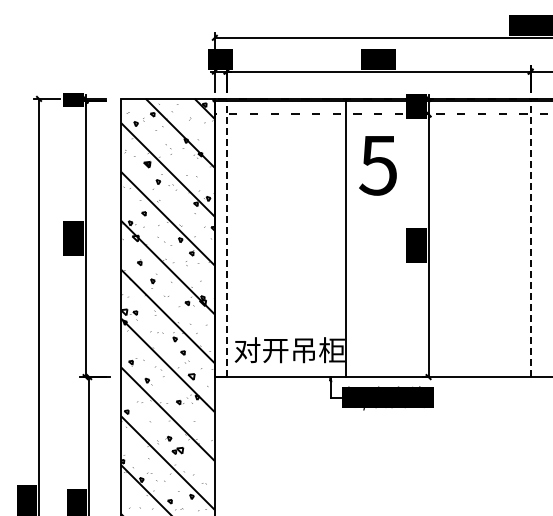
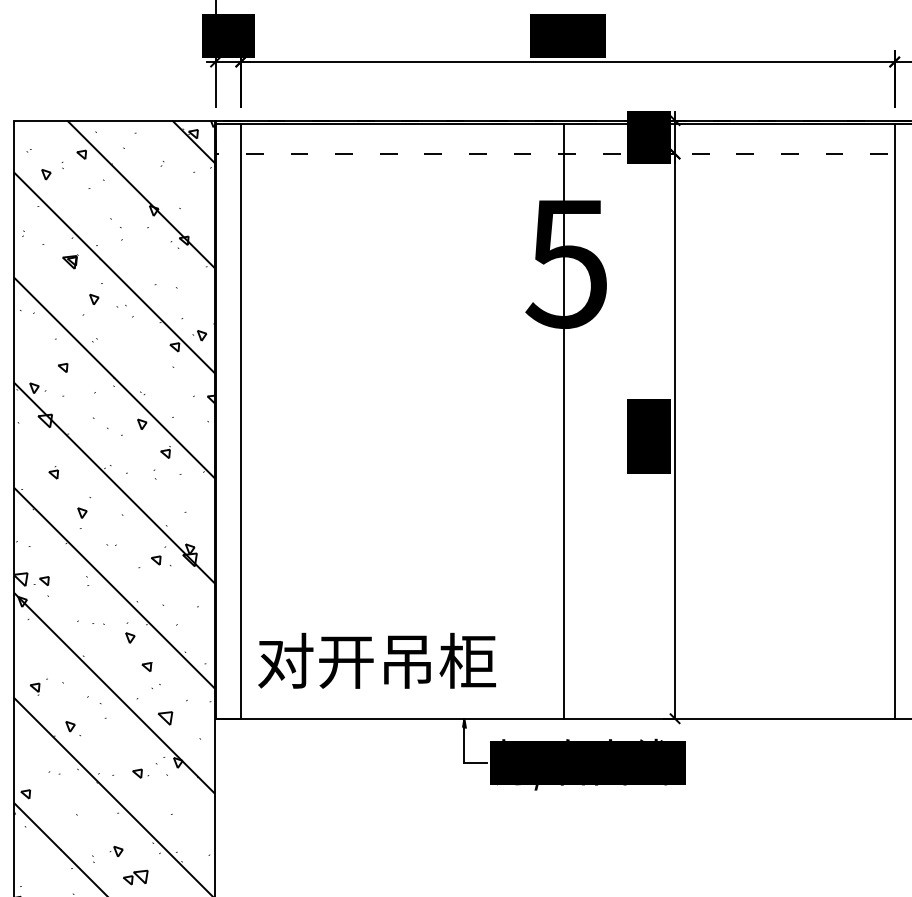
line: (226, 238) -> (240, 420), dashed -> solid
line: (345, 238) -> (563, 420), moved
line: (530, 238) -> (894, 420), dashed -> solid

